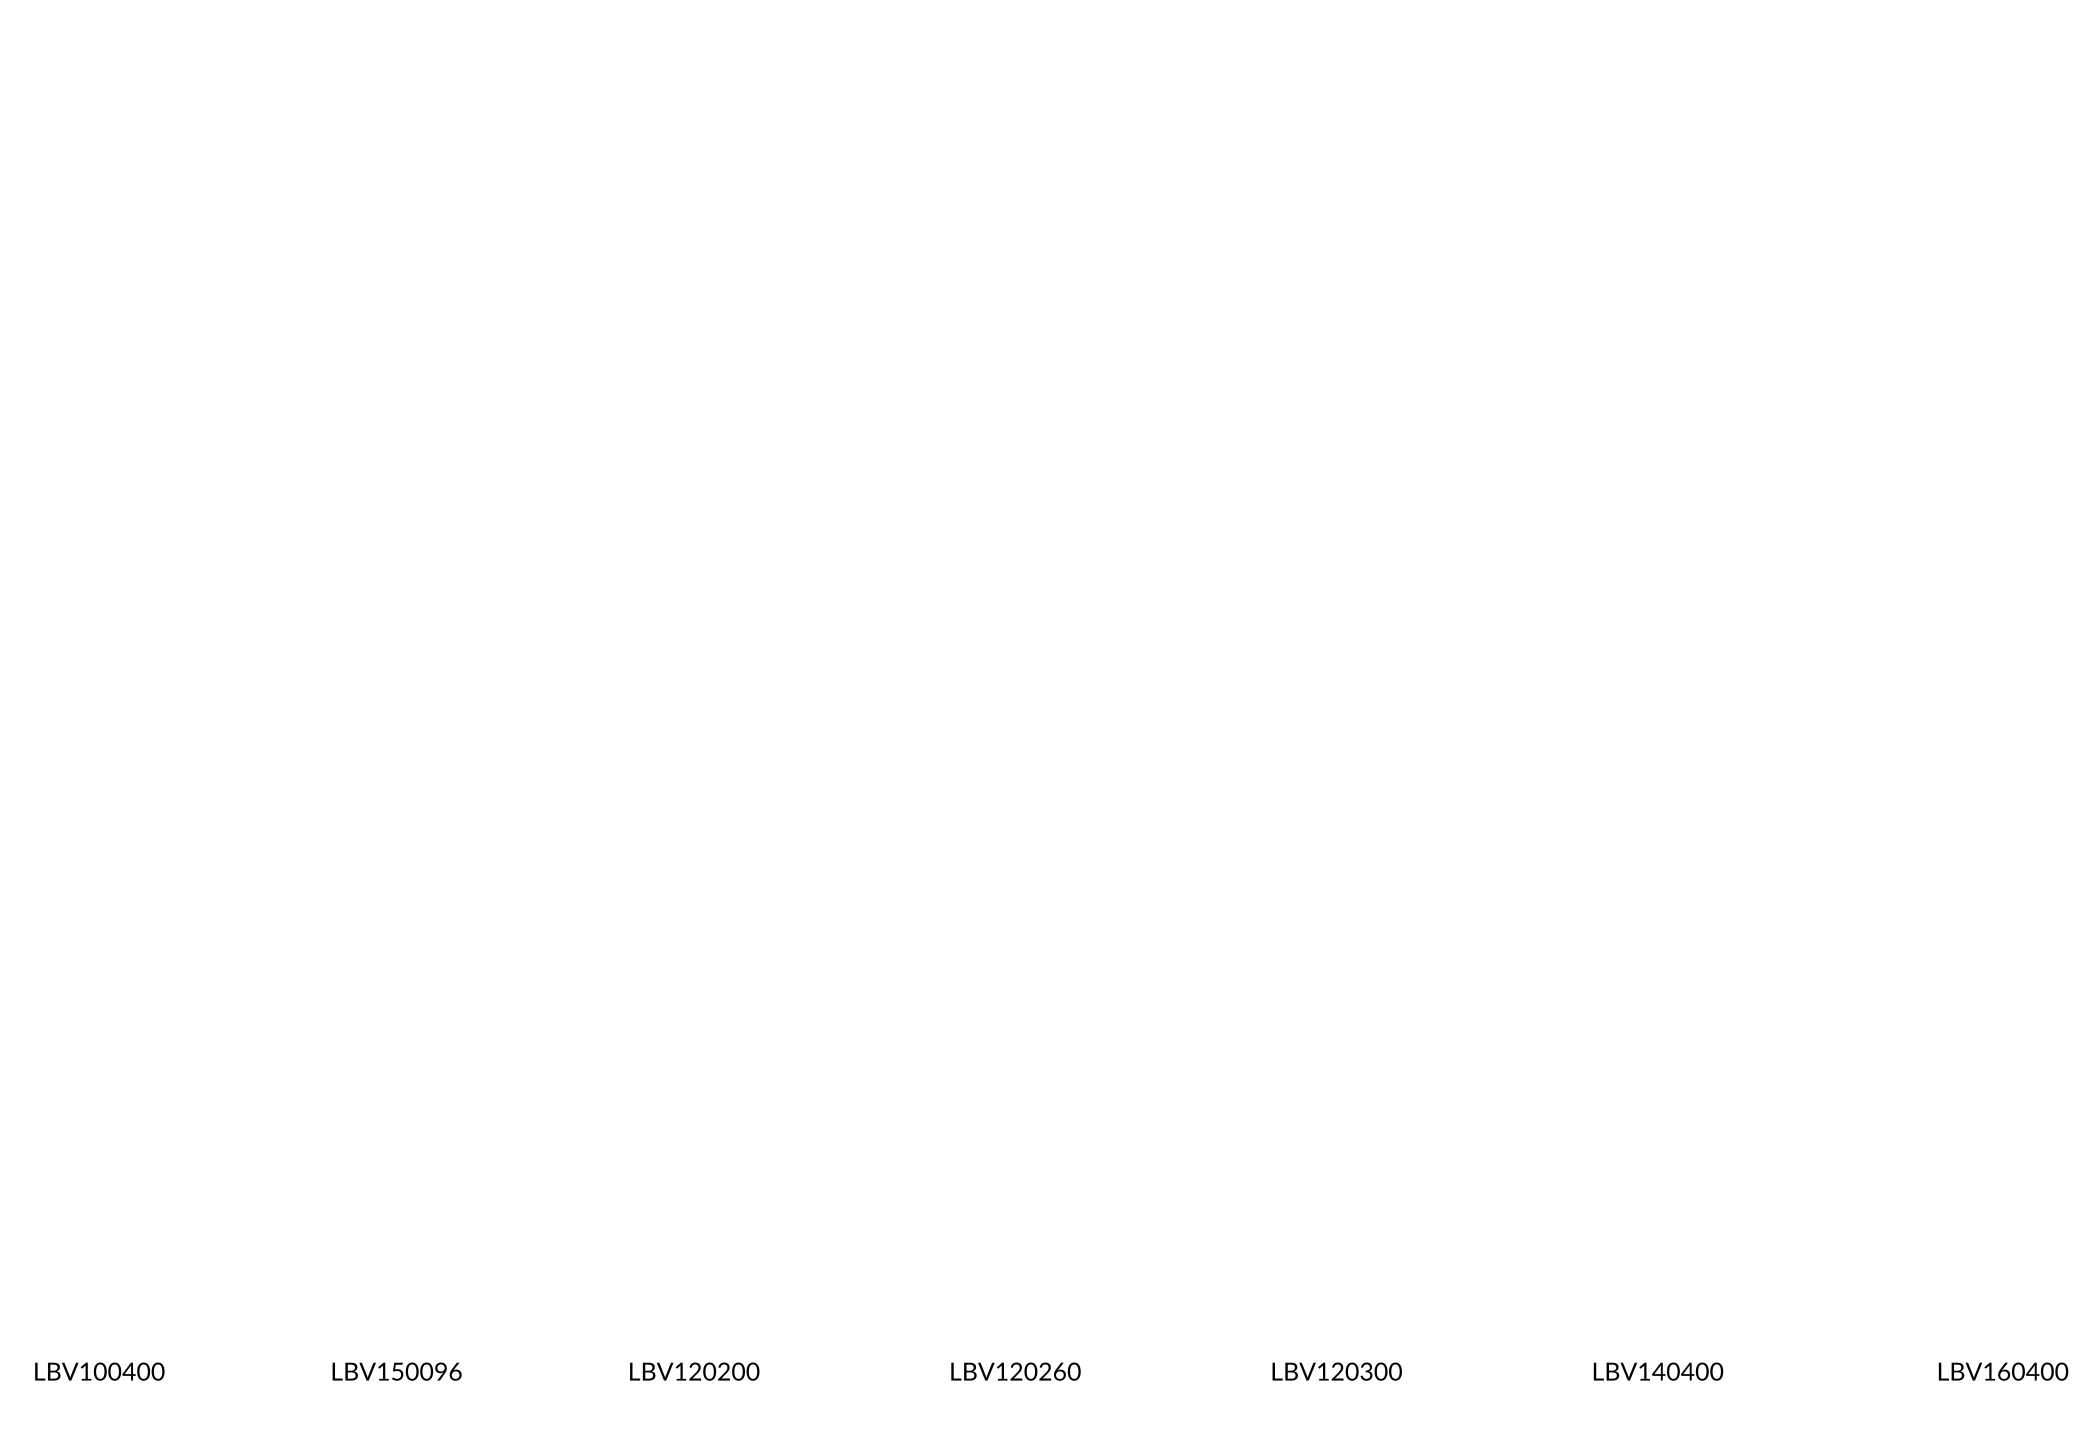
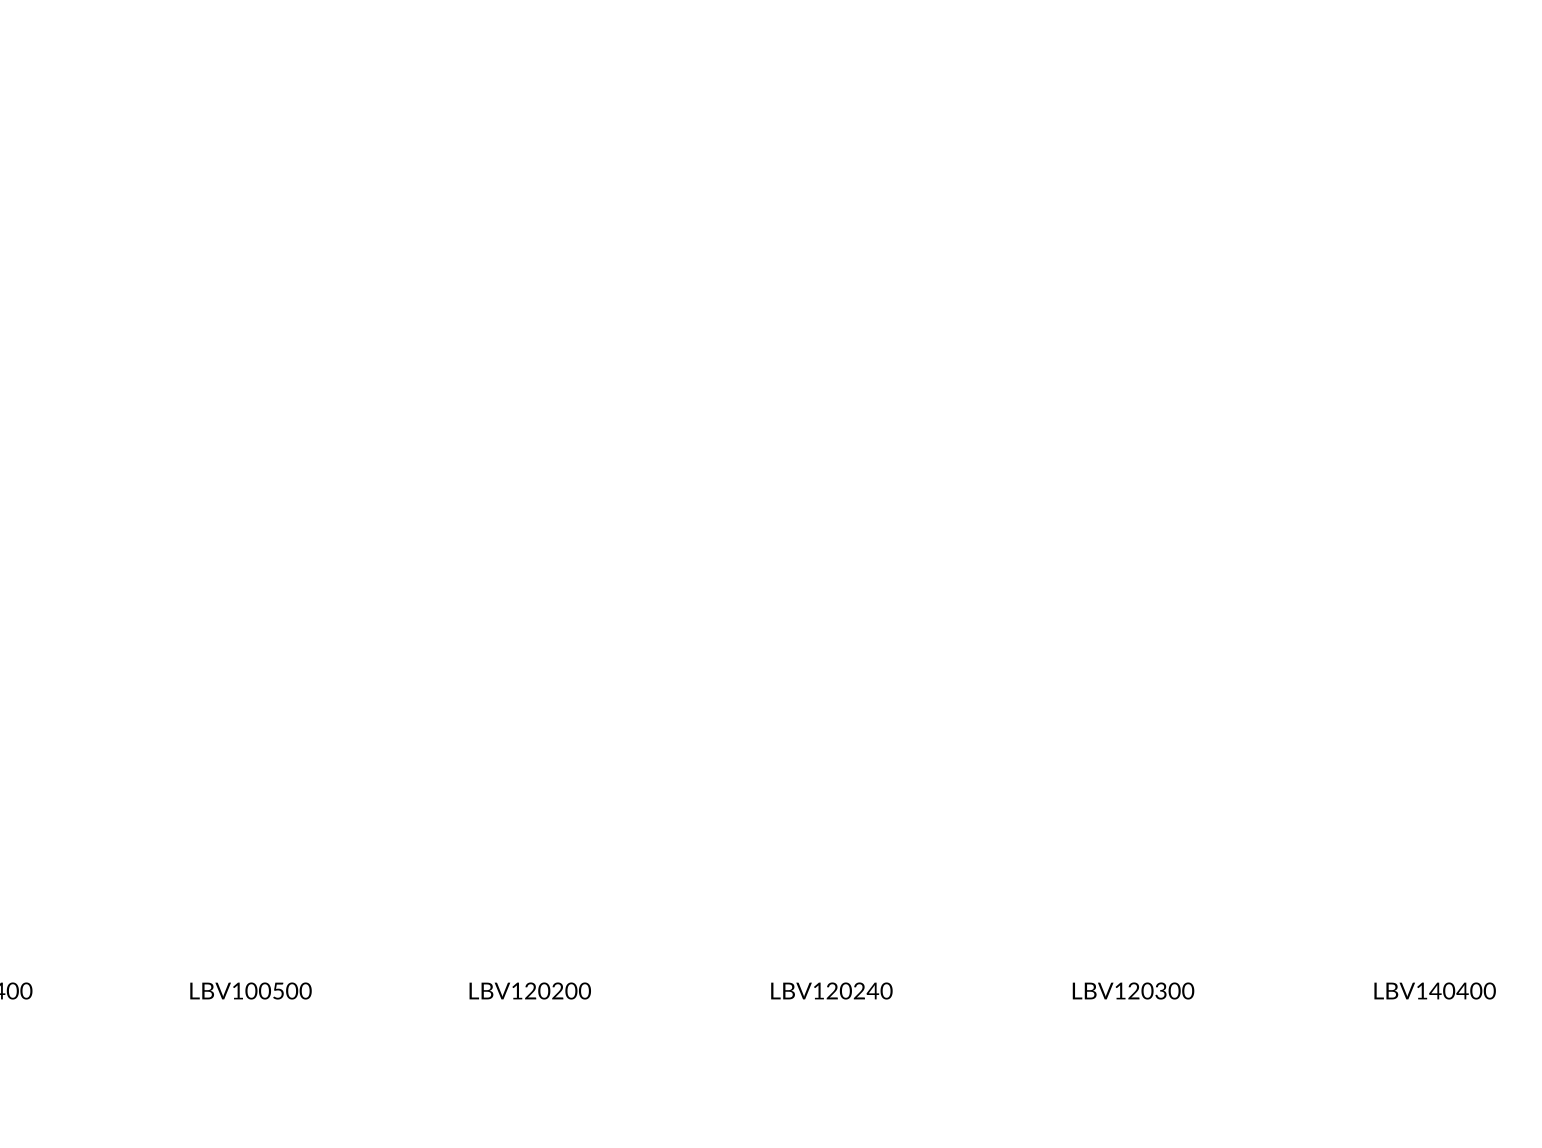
text: (426, 1371) -> (278, 990), LBV150096 -> LBV100500
text: (1059, 1371) -> (872, 990), LBV120260 -> LBV120240

